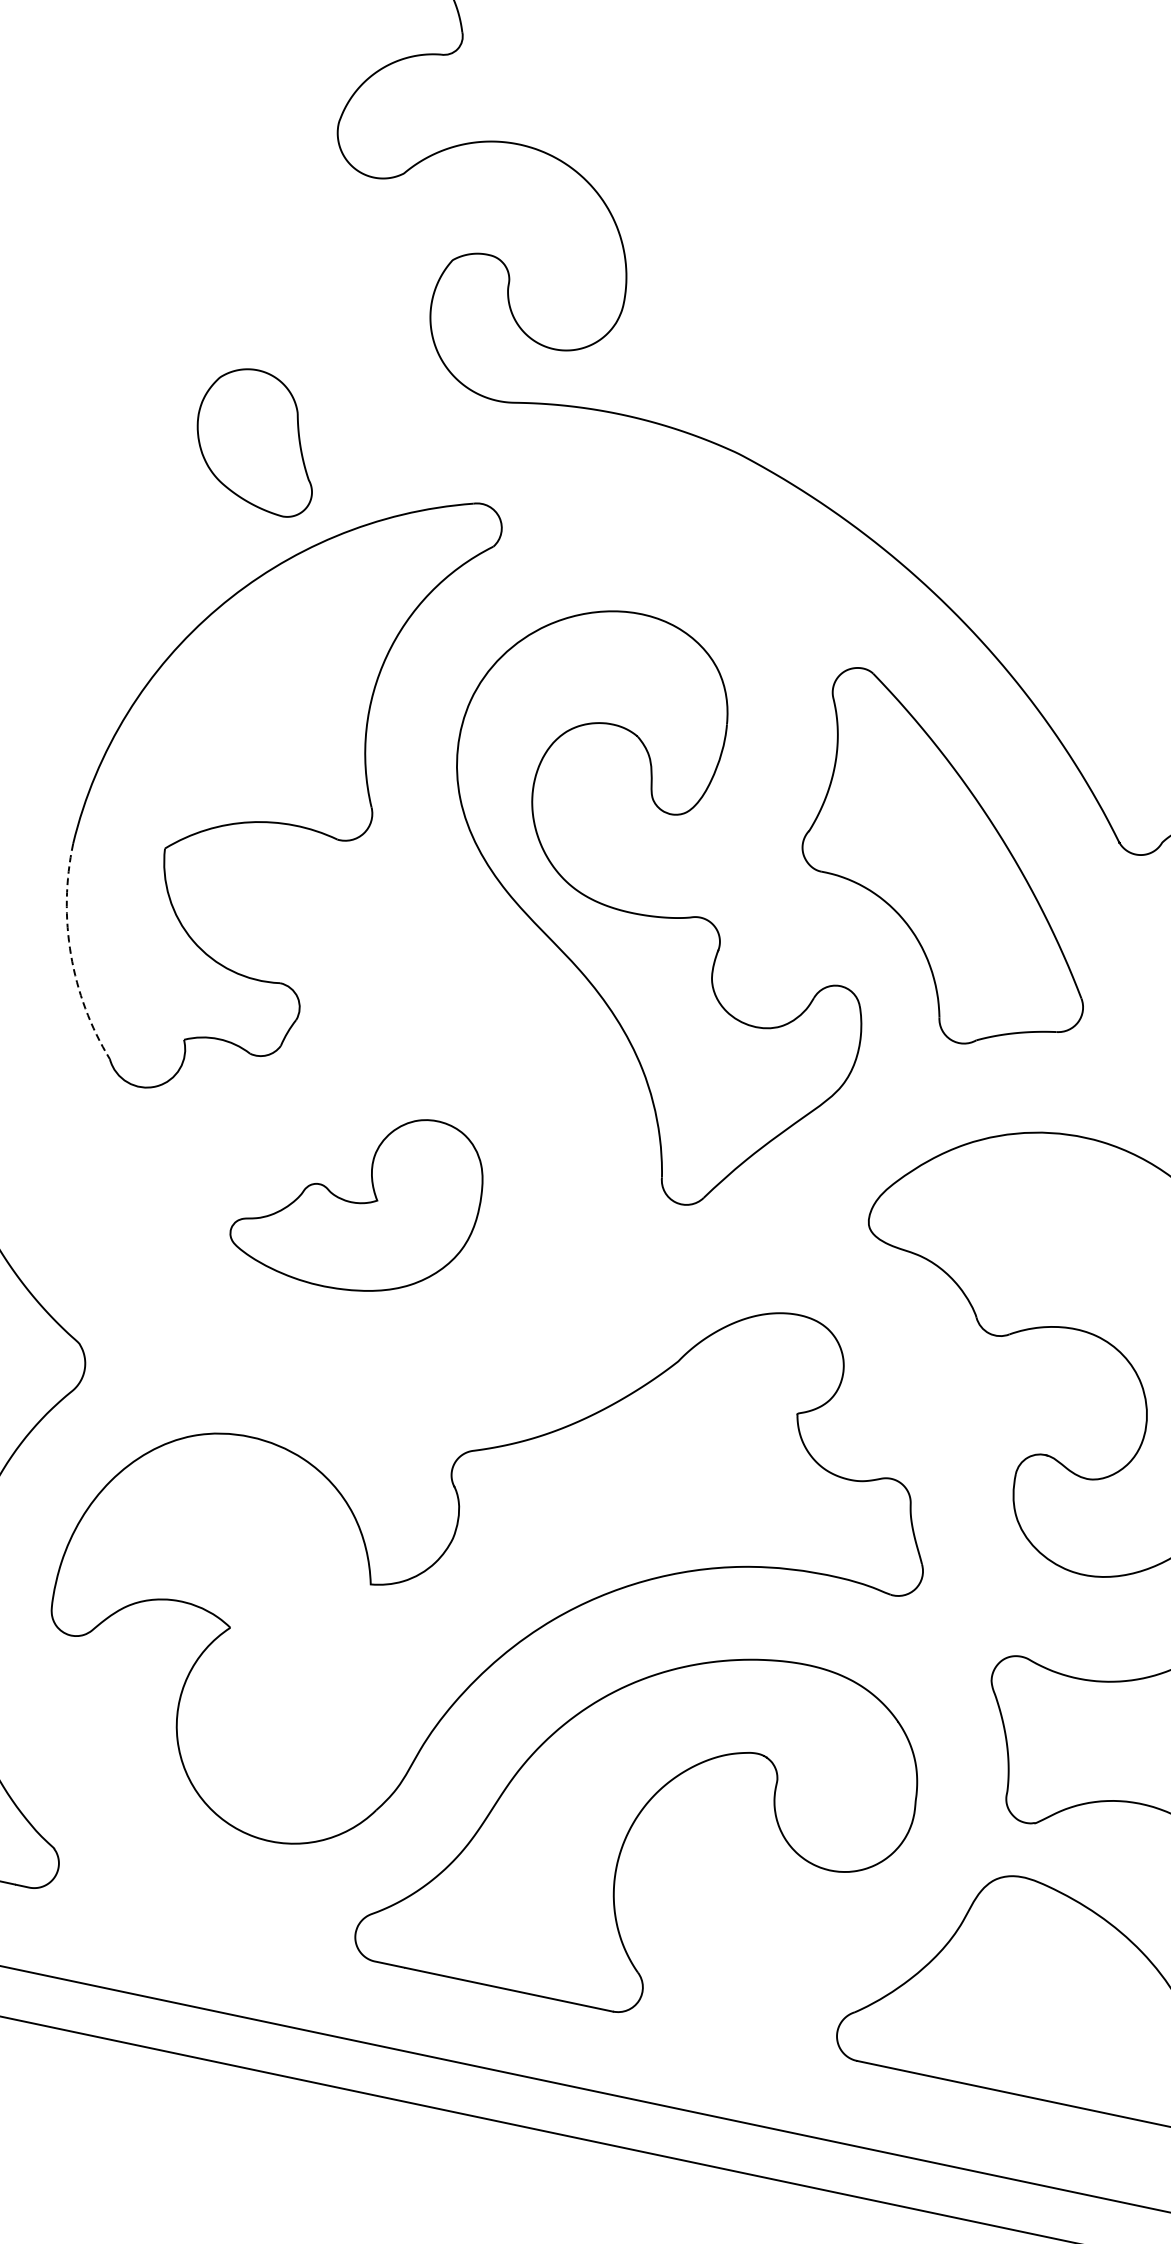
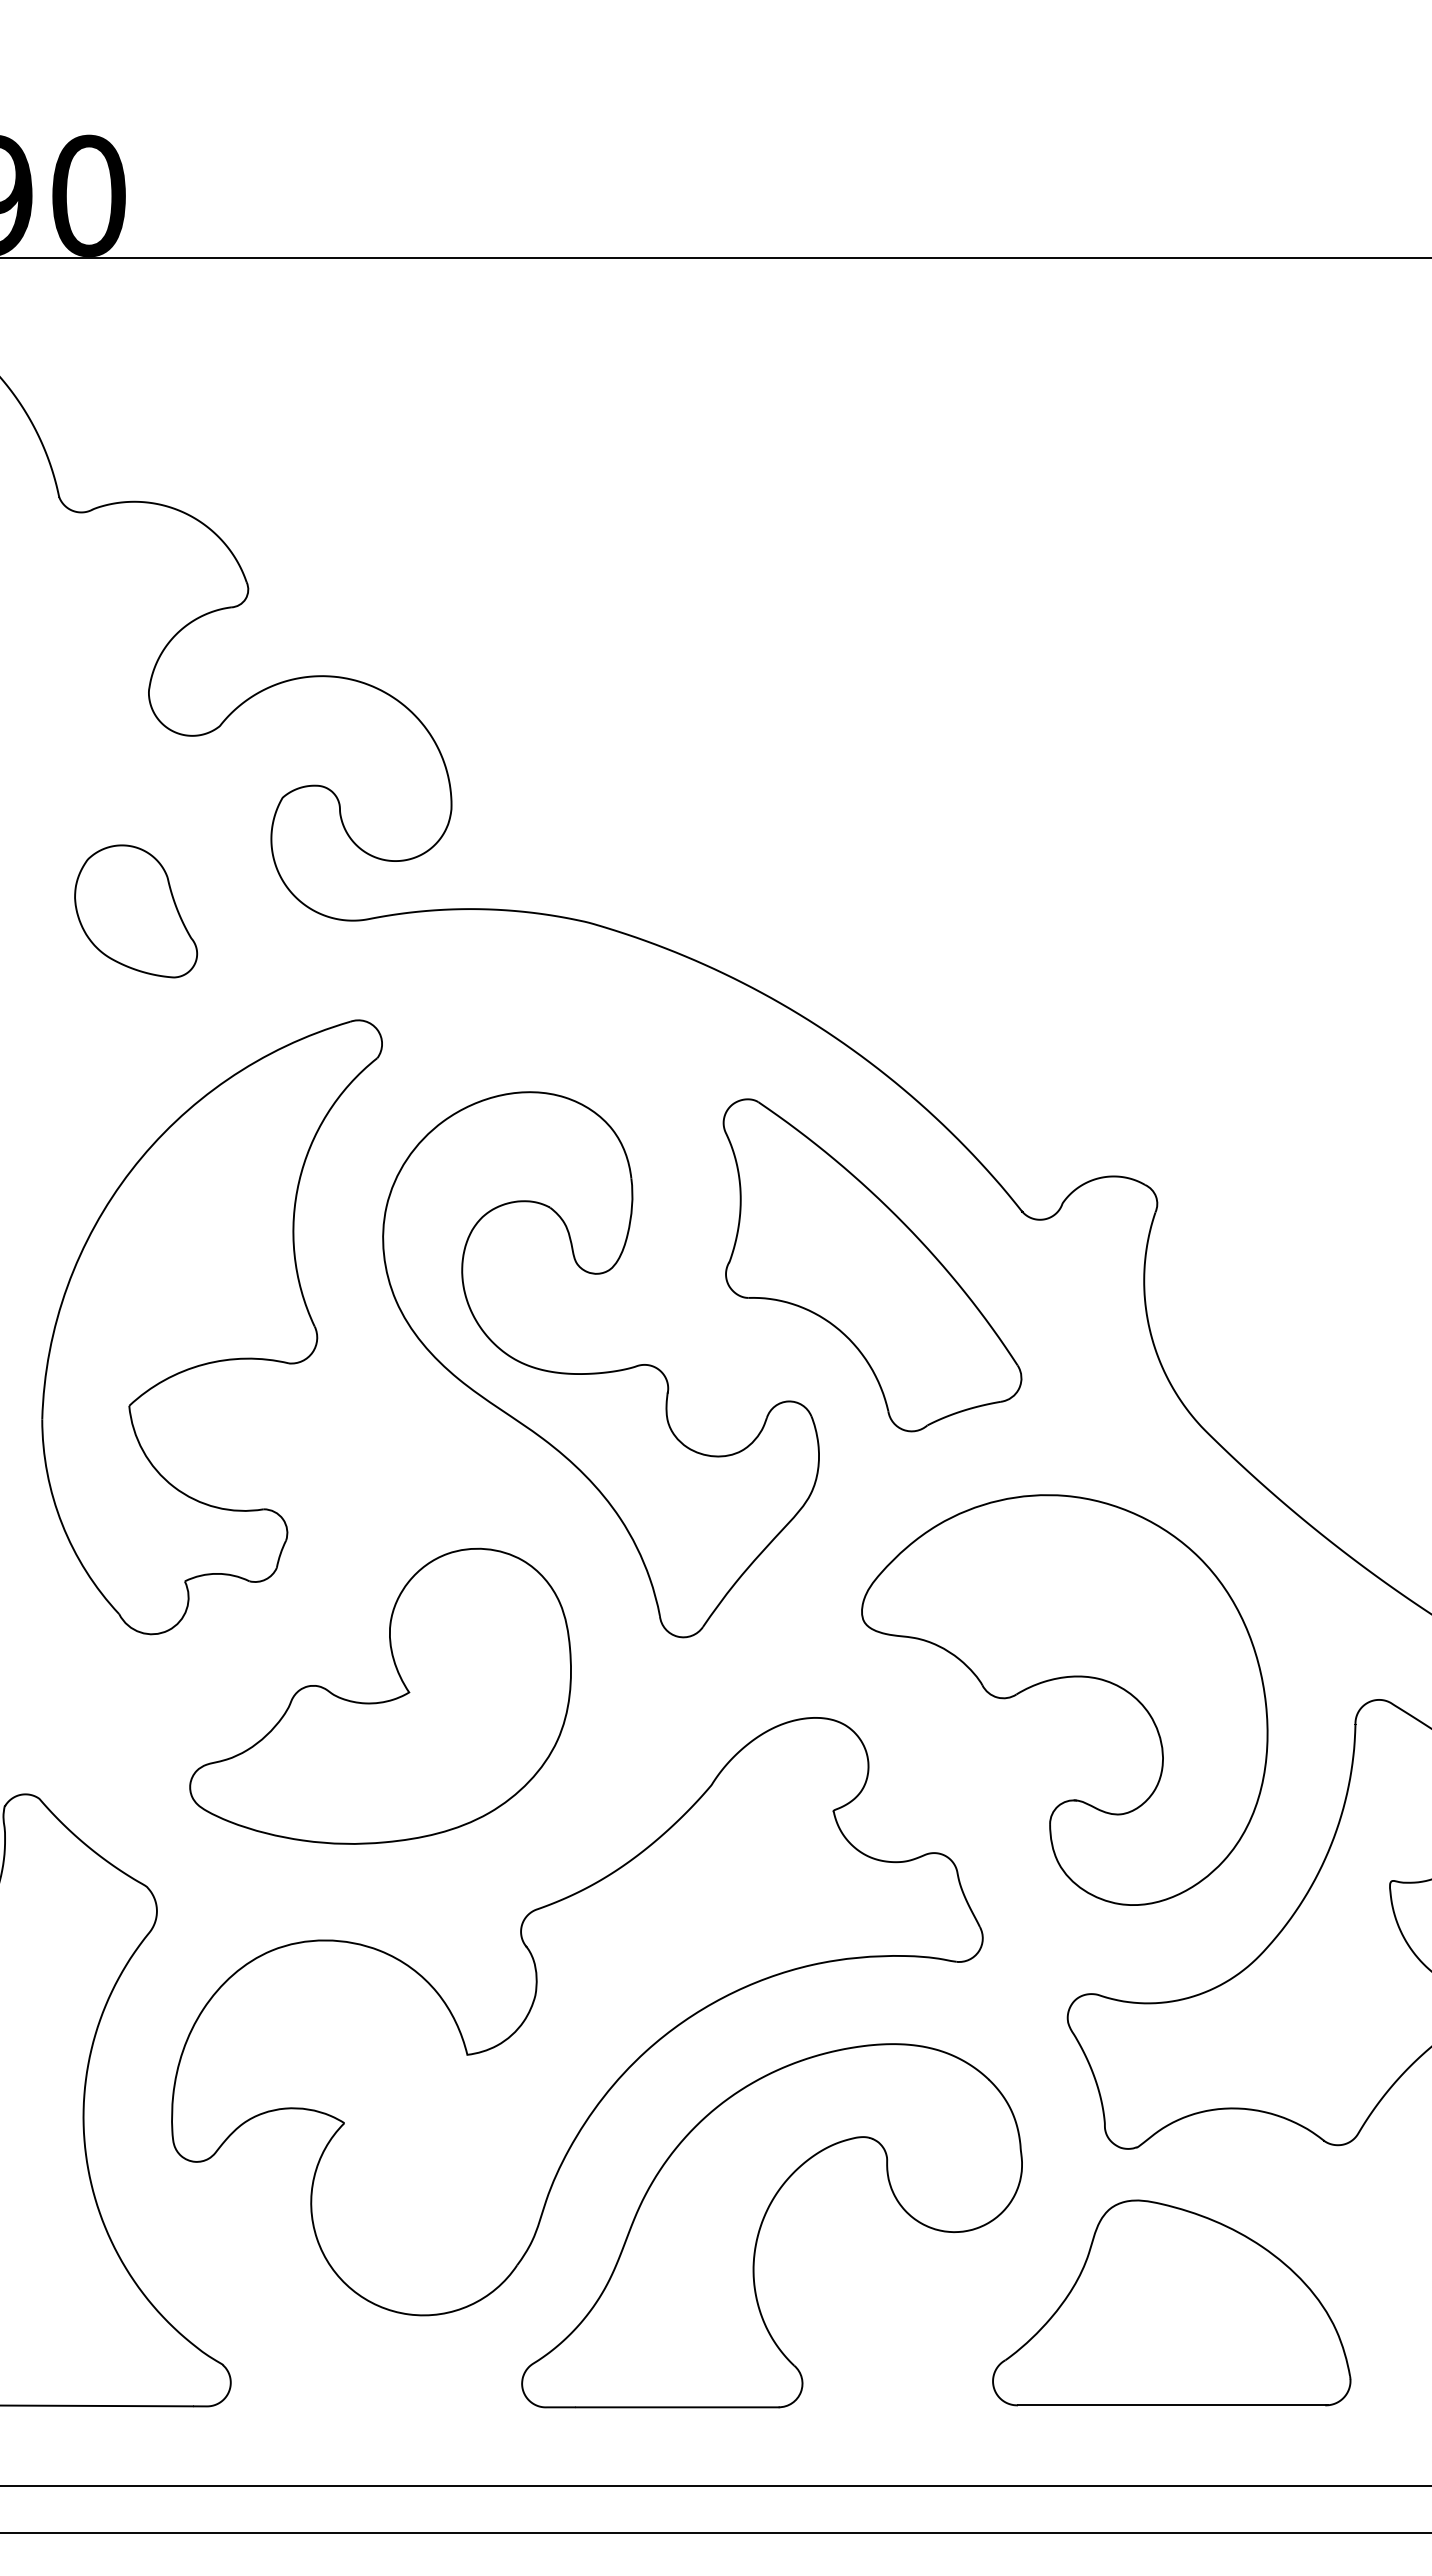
part: (258, 441) -> (136, 911), moved
arc: (71, 955) -> (62, 1524), dashed -> solid
part: (359, 1198) -> (380, 1695), size x1.67

